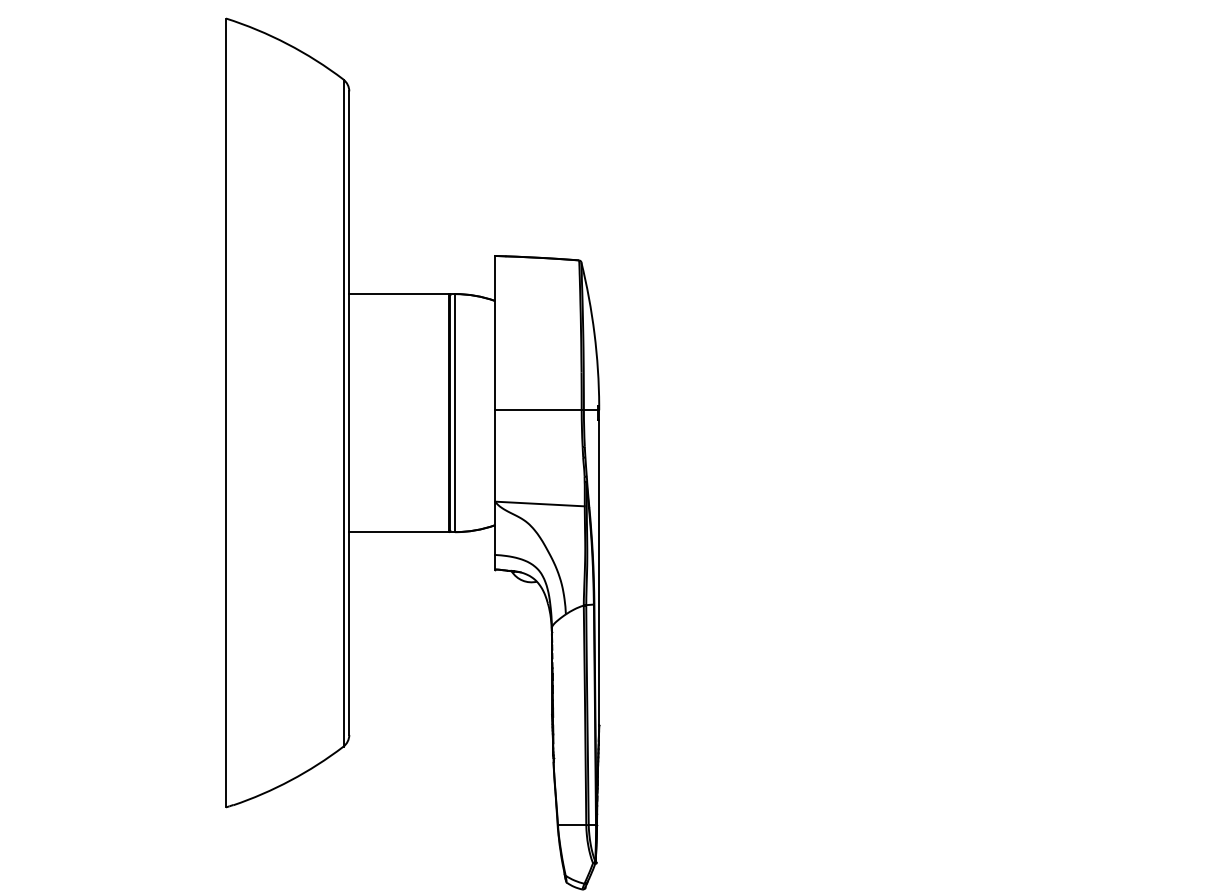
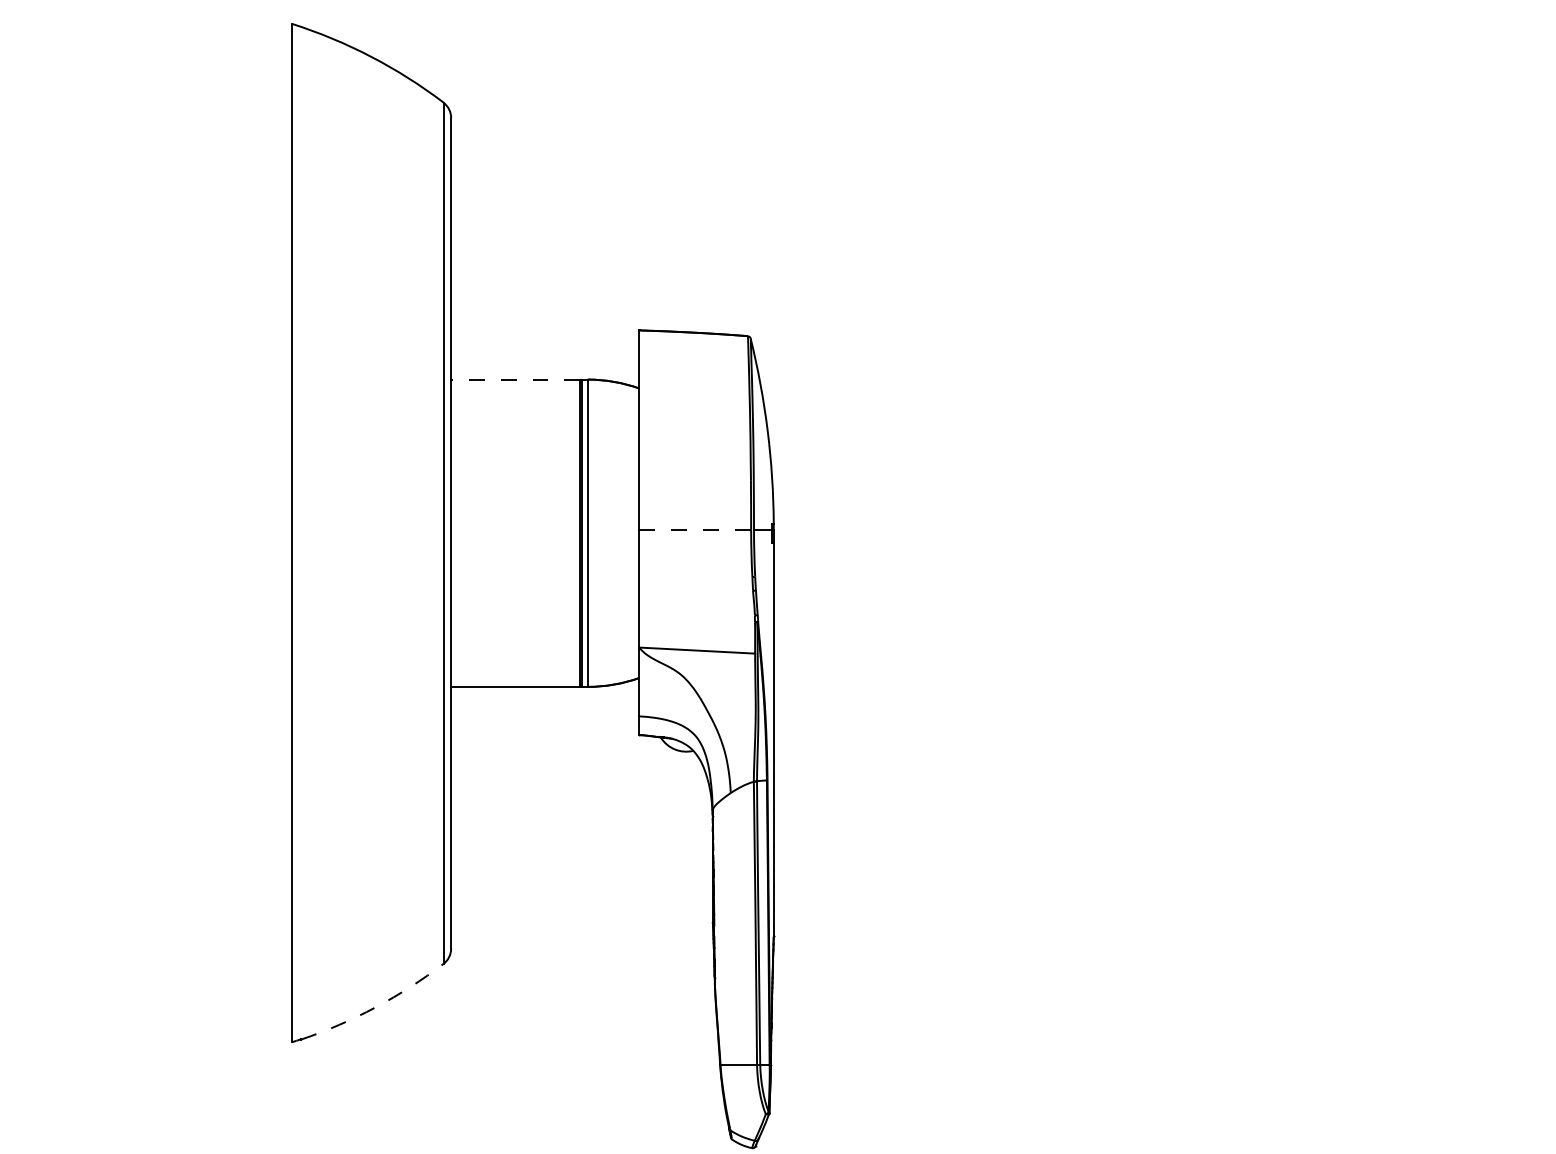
line: (399, 294) -> (515, 380), solid -> dashed
line: (540, 410) -> (697, 529), solid -> dashed
arc: (290, 780) -> (375, 1007), solid -> dashed

